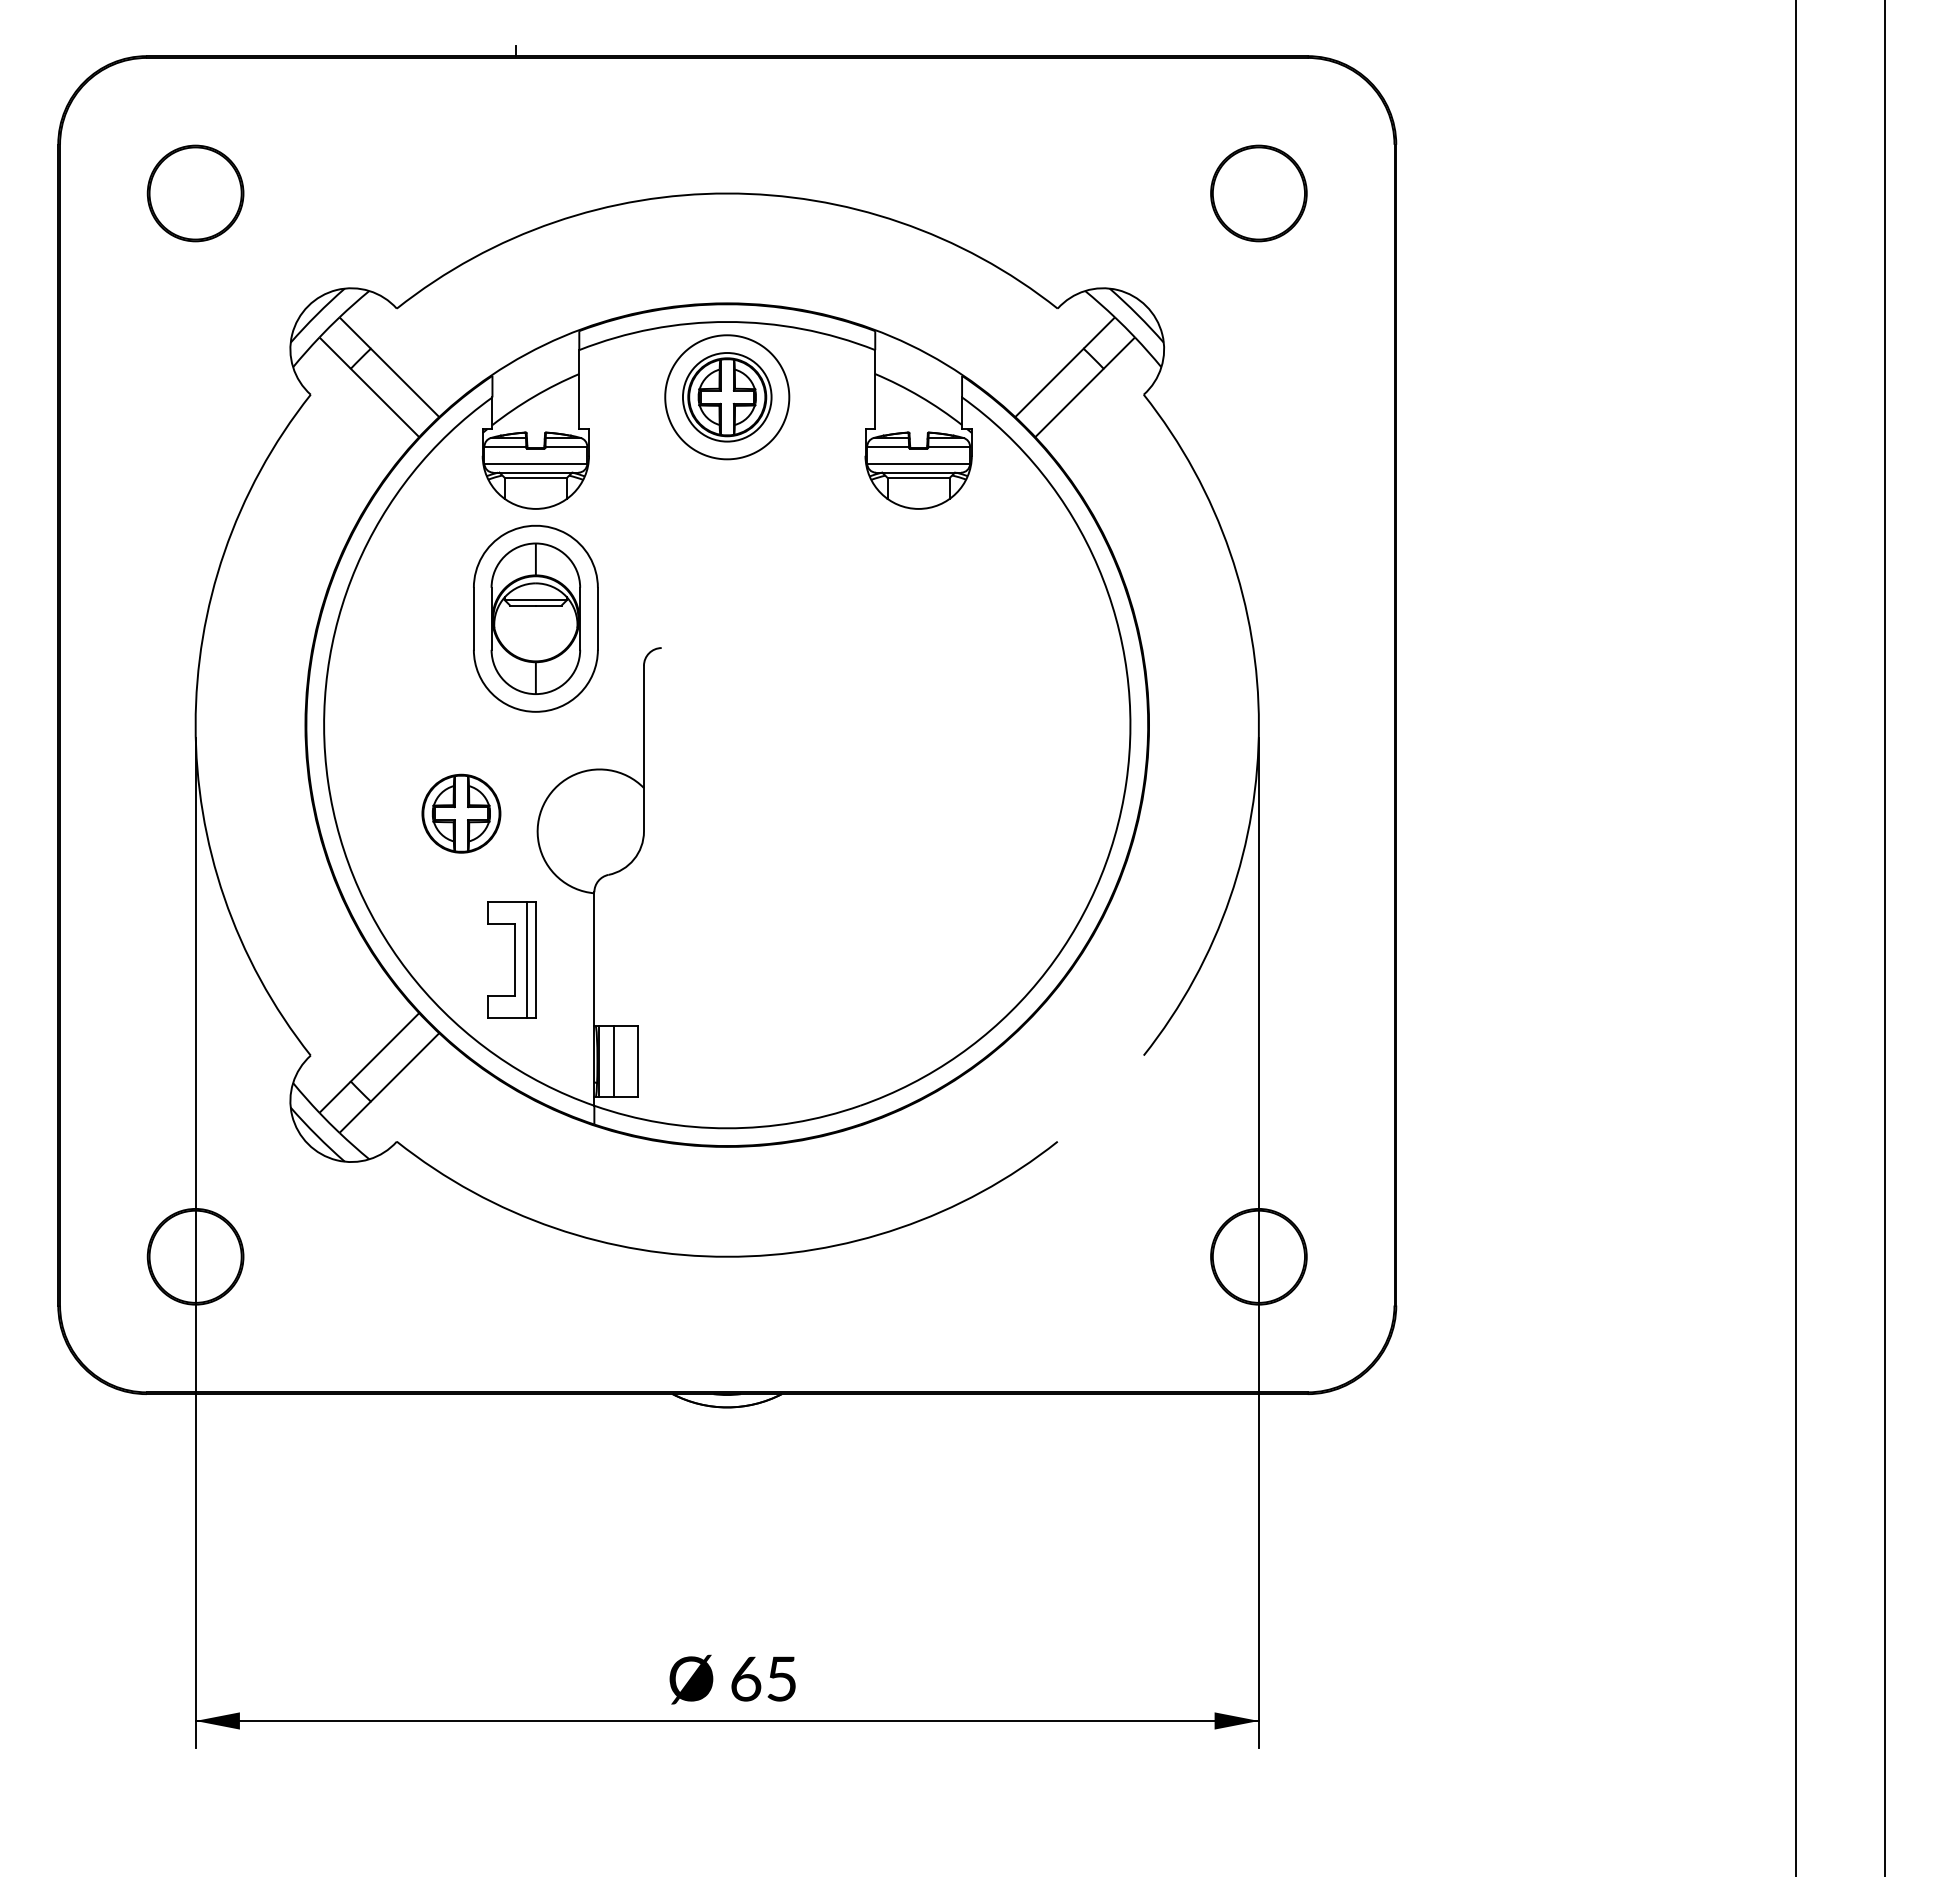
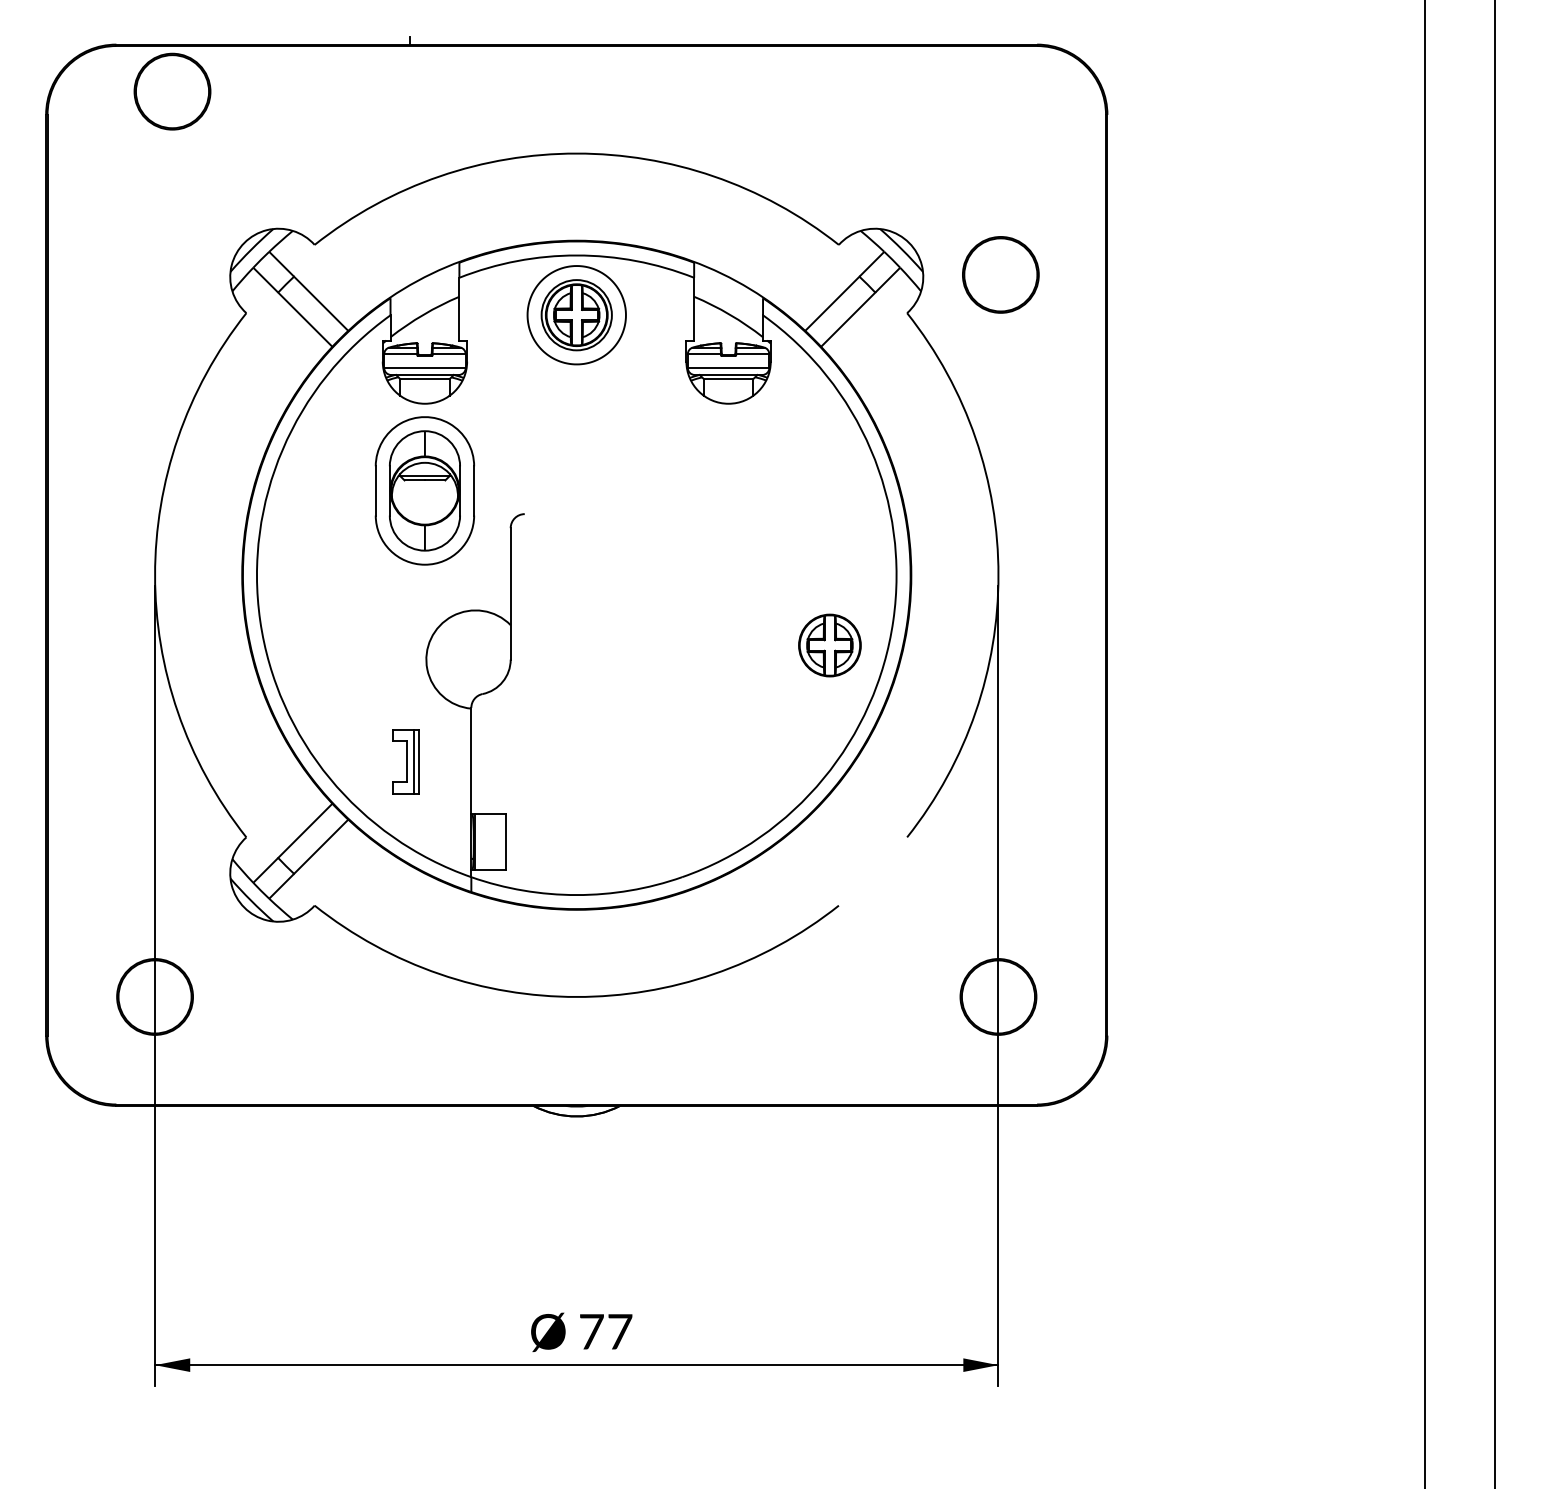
part: (195, 193) -> (172, 91), moved
part: (1258, 193) -> (1000, 274), moved
part: (461, 813) -> (829, 645), moved
part: (511, 959) -> (405, 761), size x0.7
line: (614, 1061) -> (487, 842), removed
text: (764, 1678) -> (606, 1331), 65 -> 77

